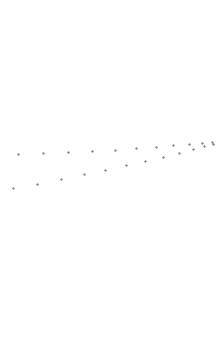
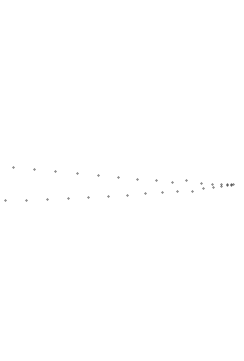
part: (176, 148) -> (189, 185), size x1.6

